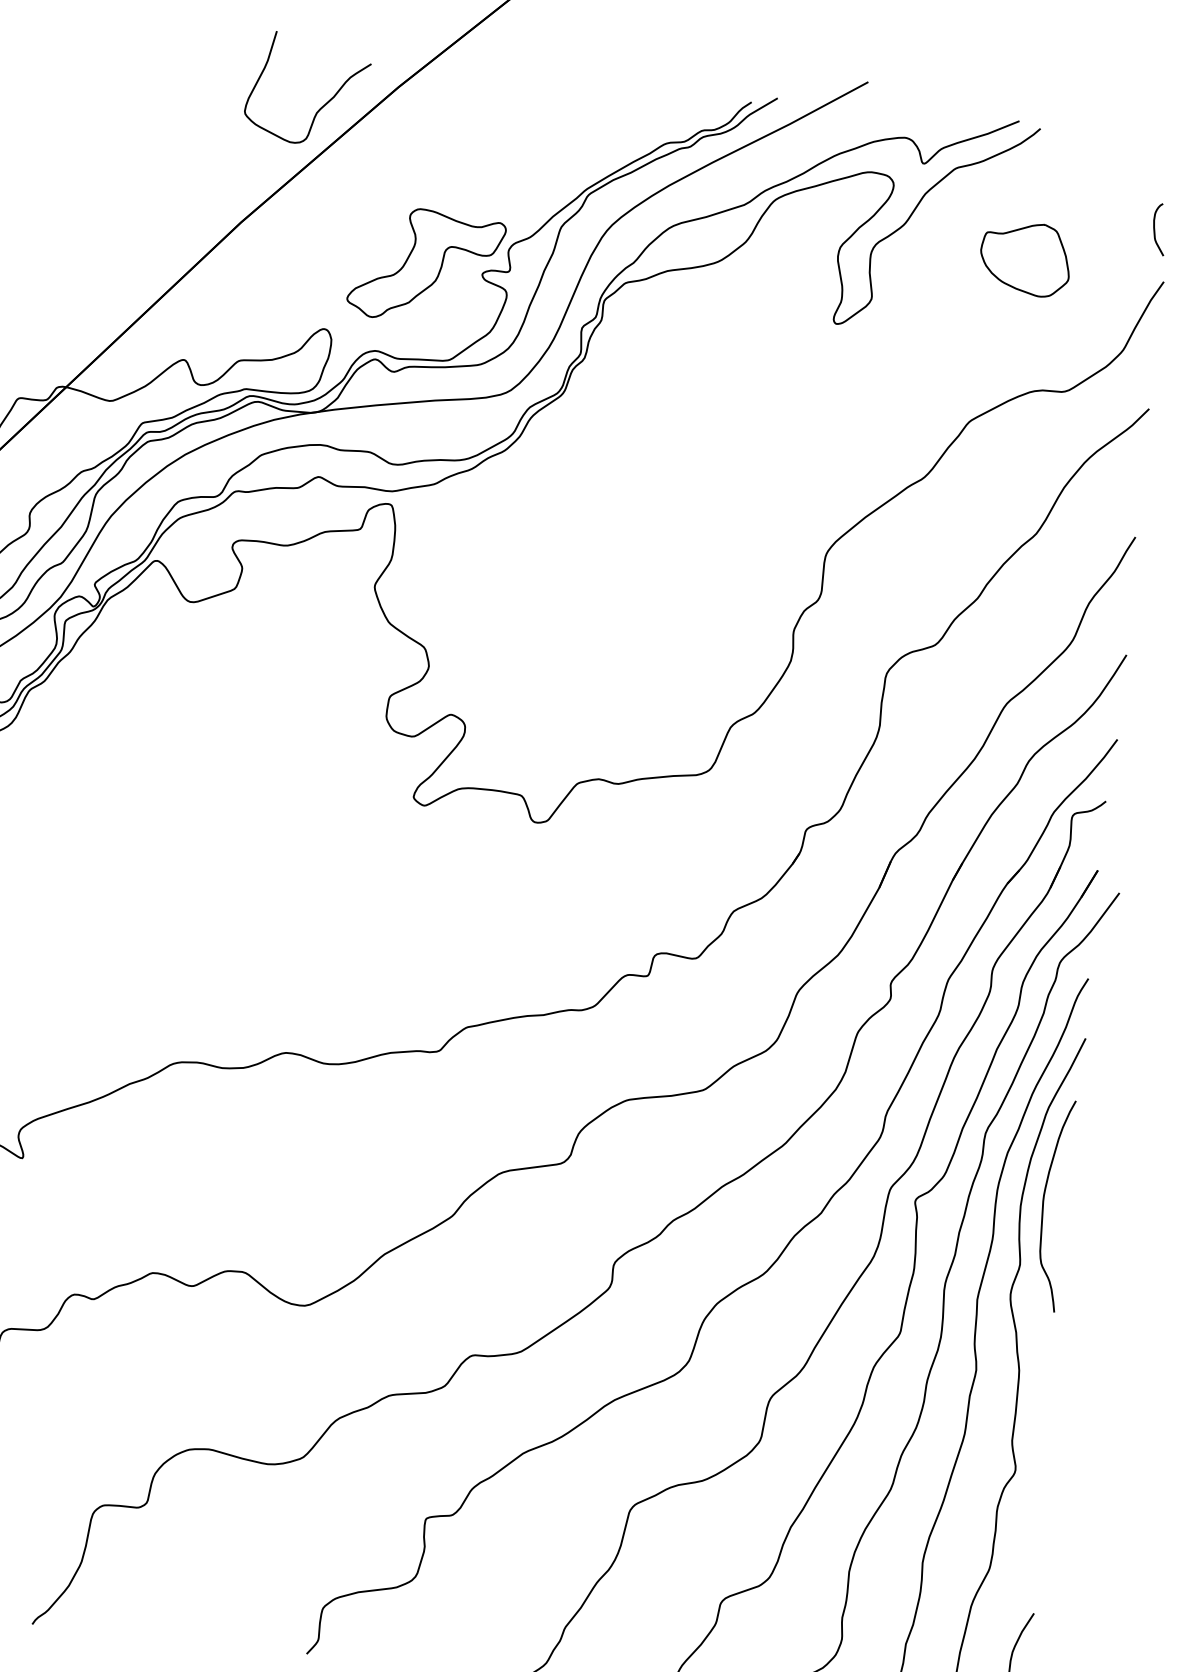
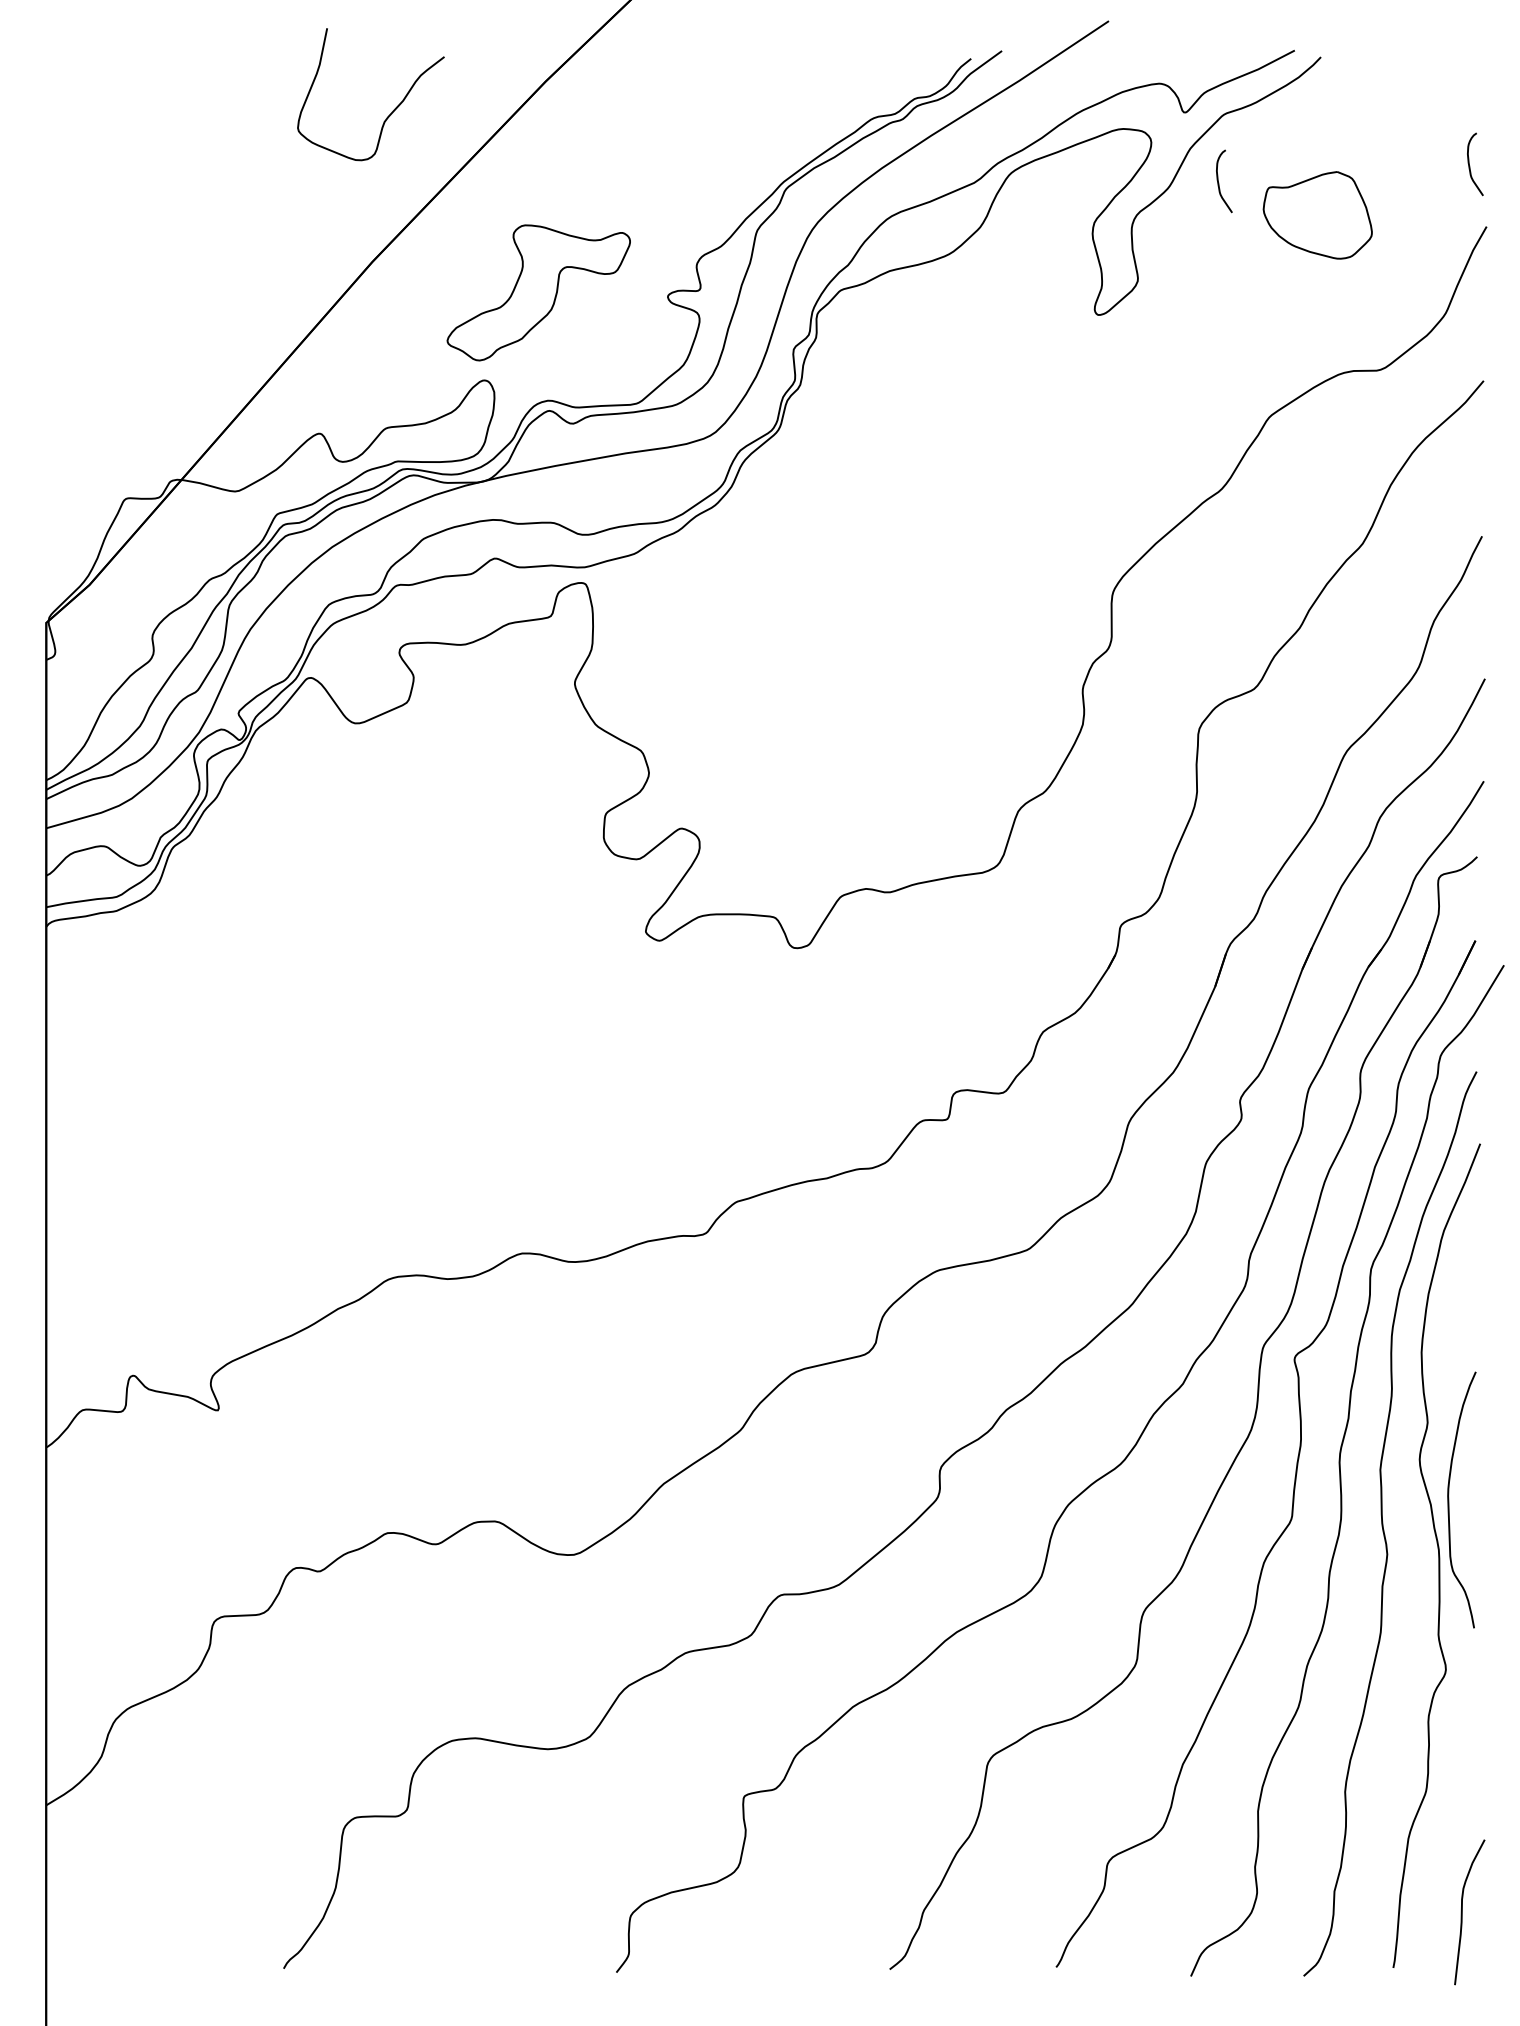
curve: (324, 104) -> (392, 110), moved
curve: (946, 224) -> (1219, 183), added
part: (426, 265) -> (538, 292), moved
curve: (1044, 1204) -> (1449, 1499), moved

